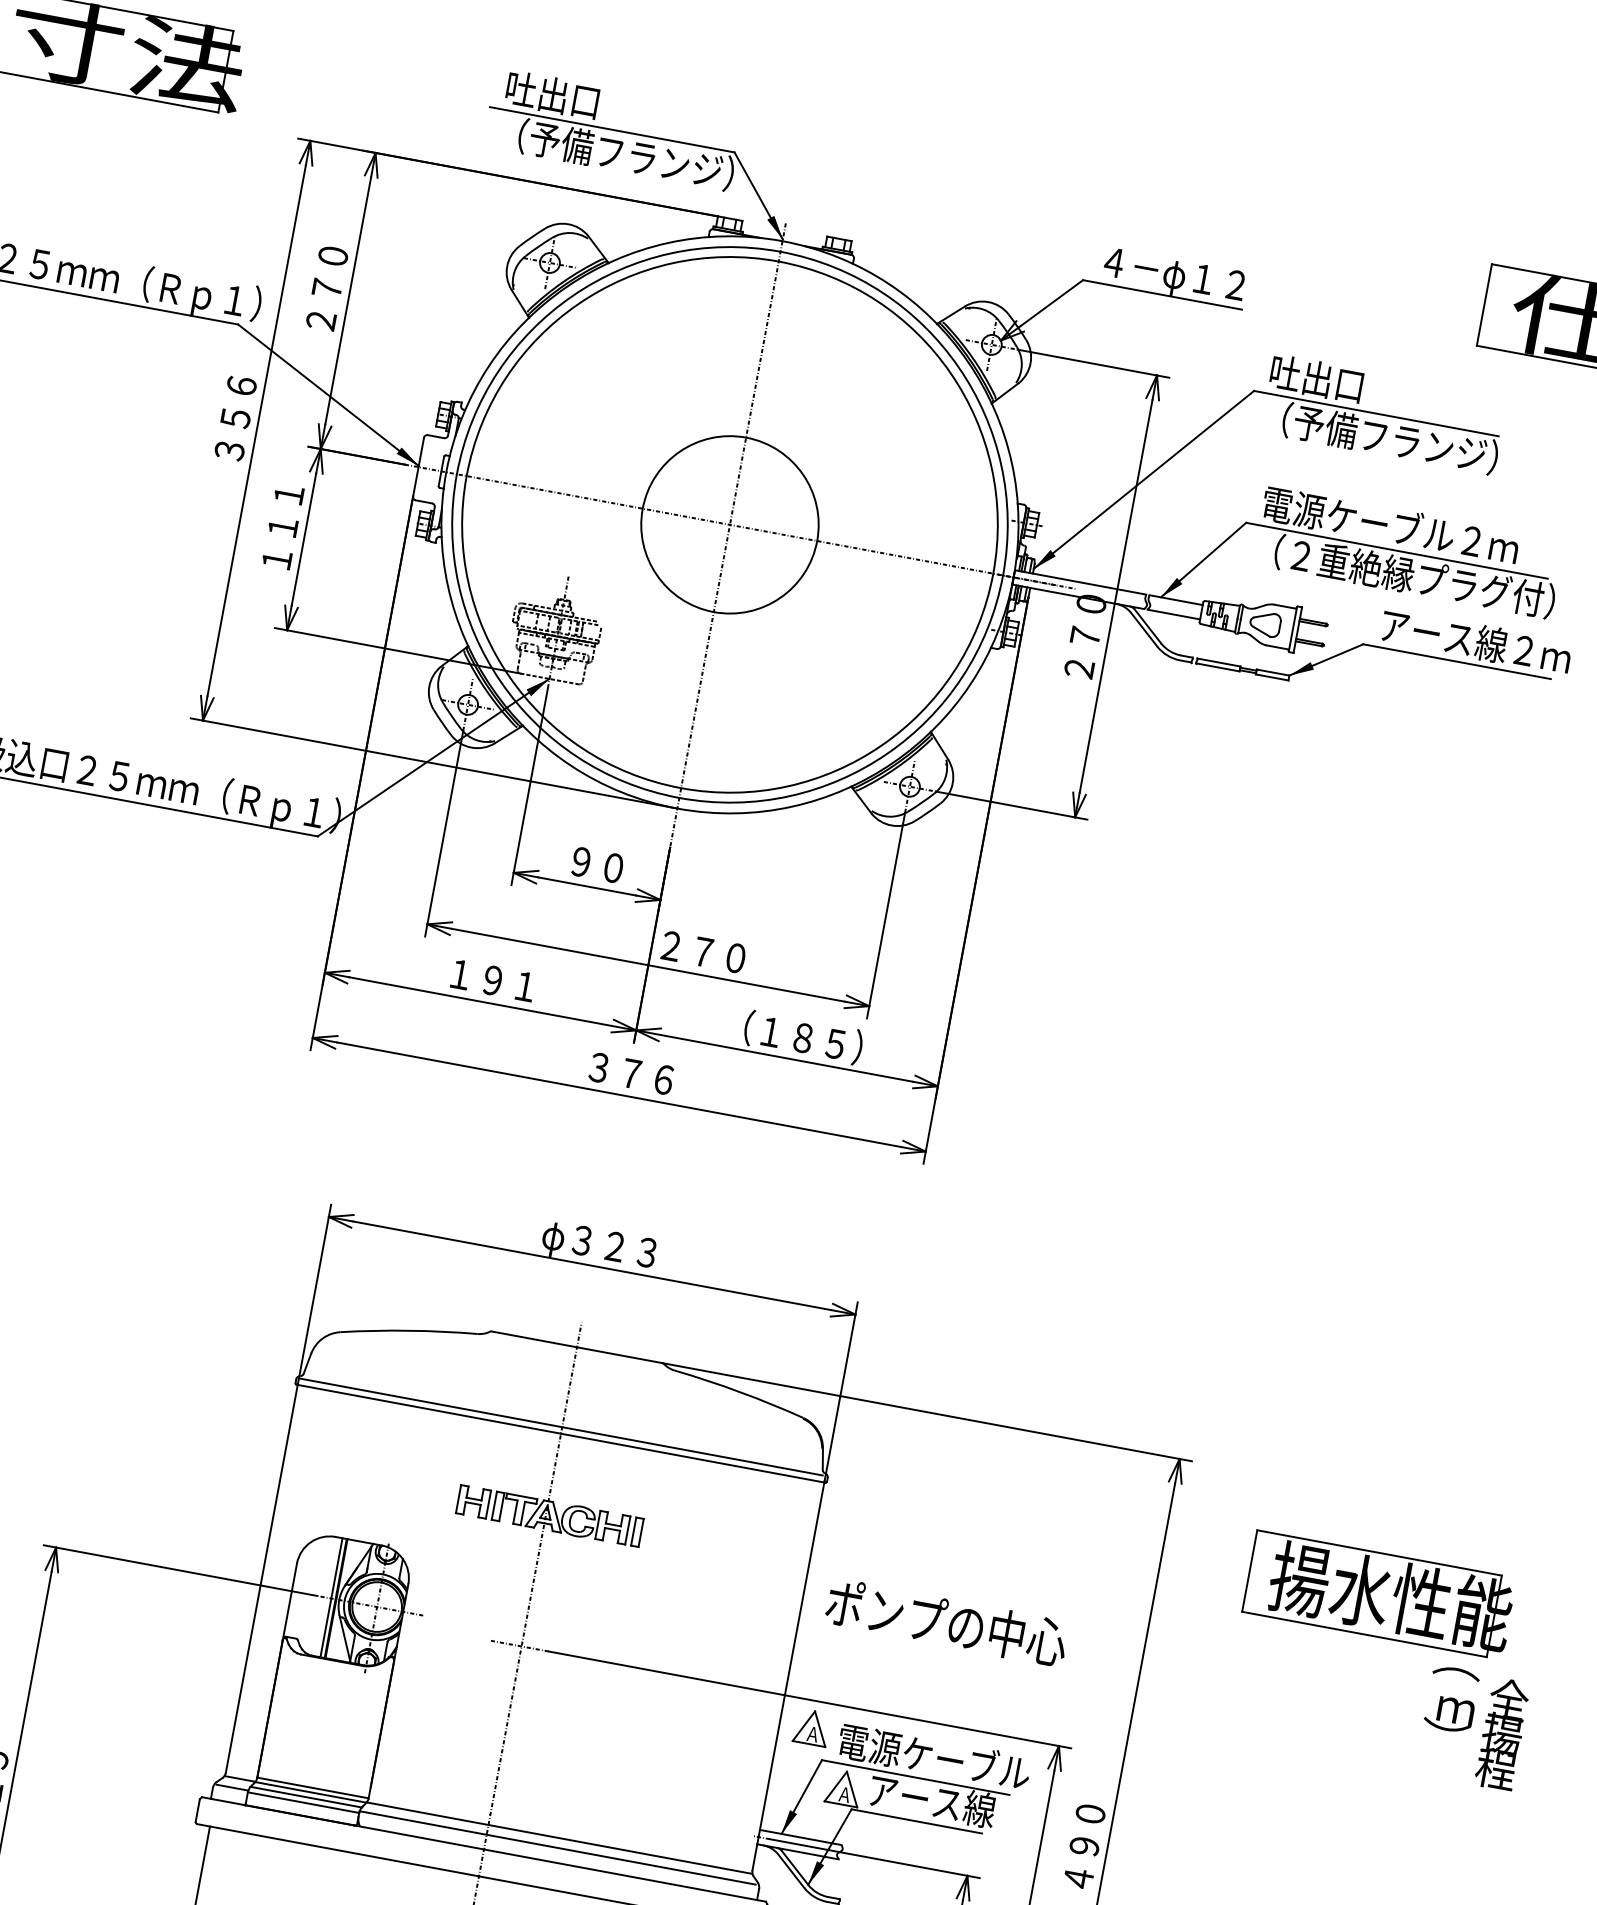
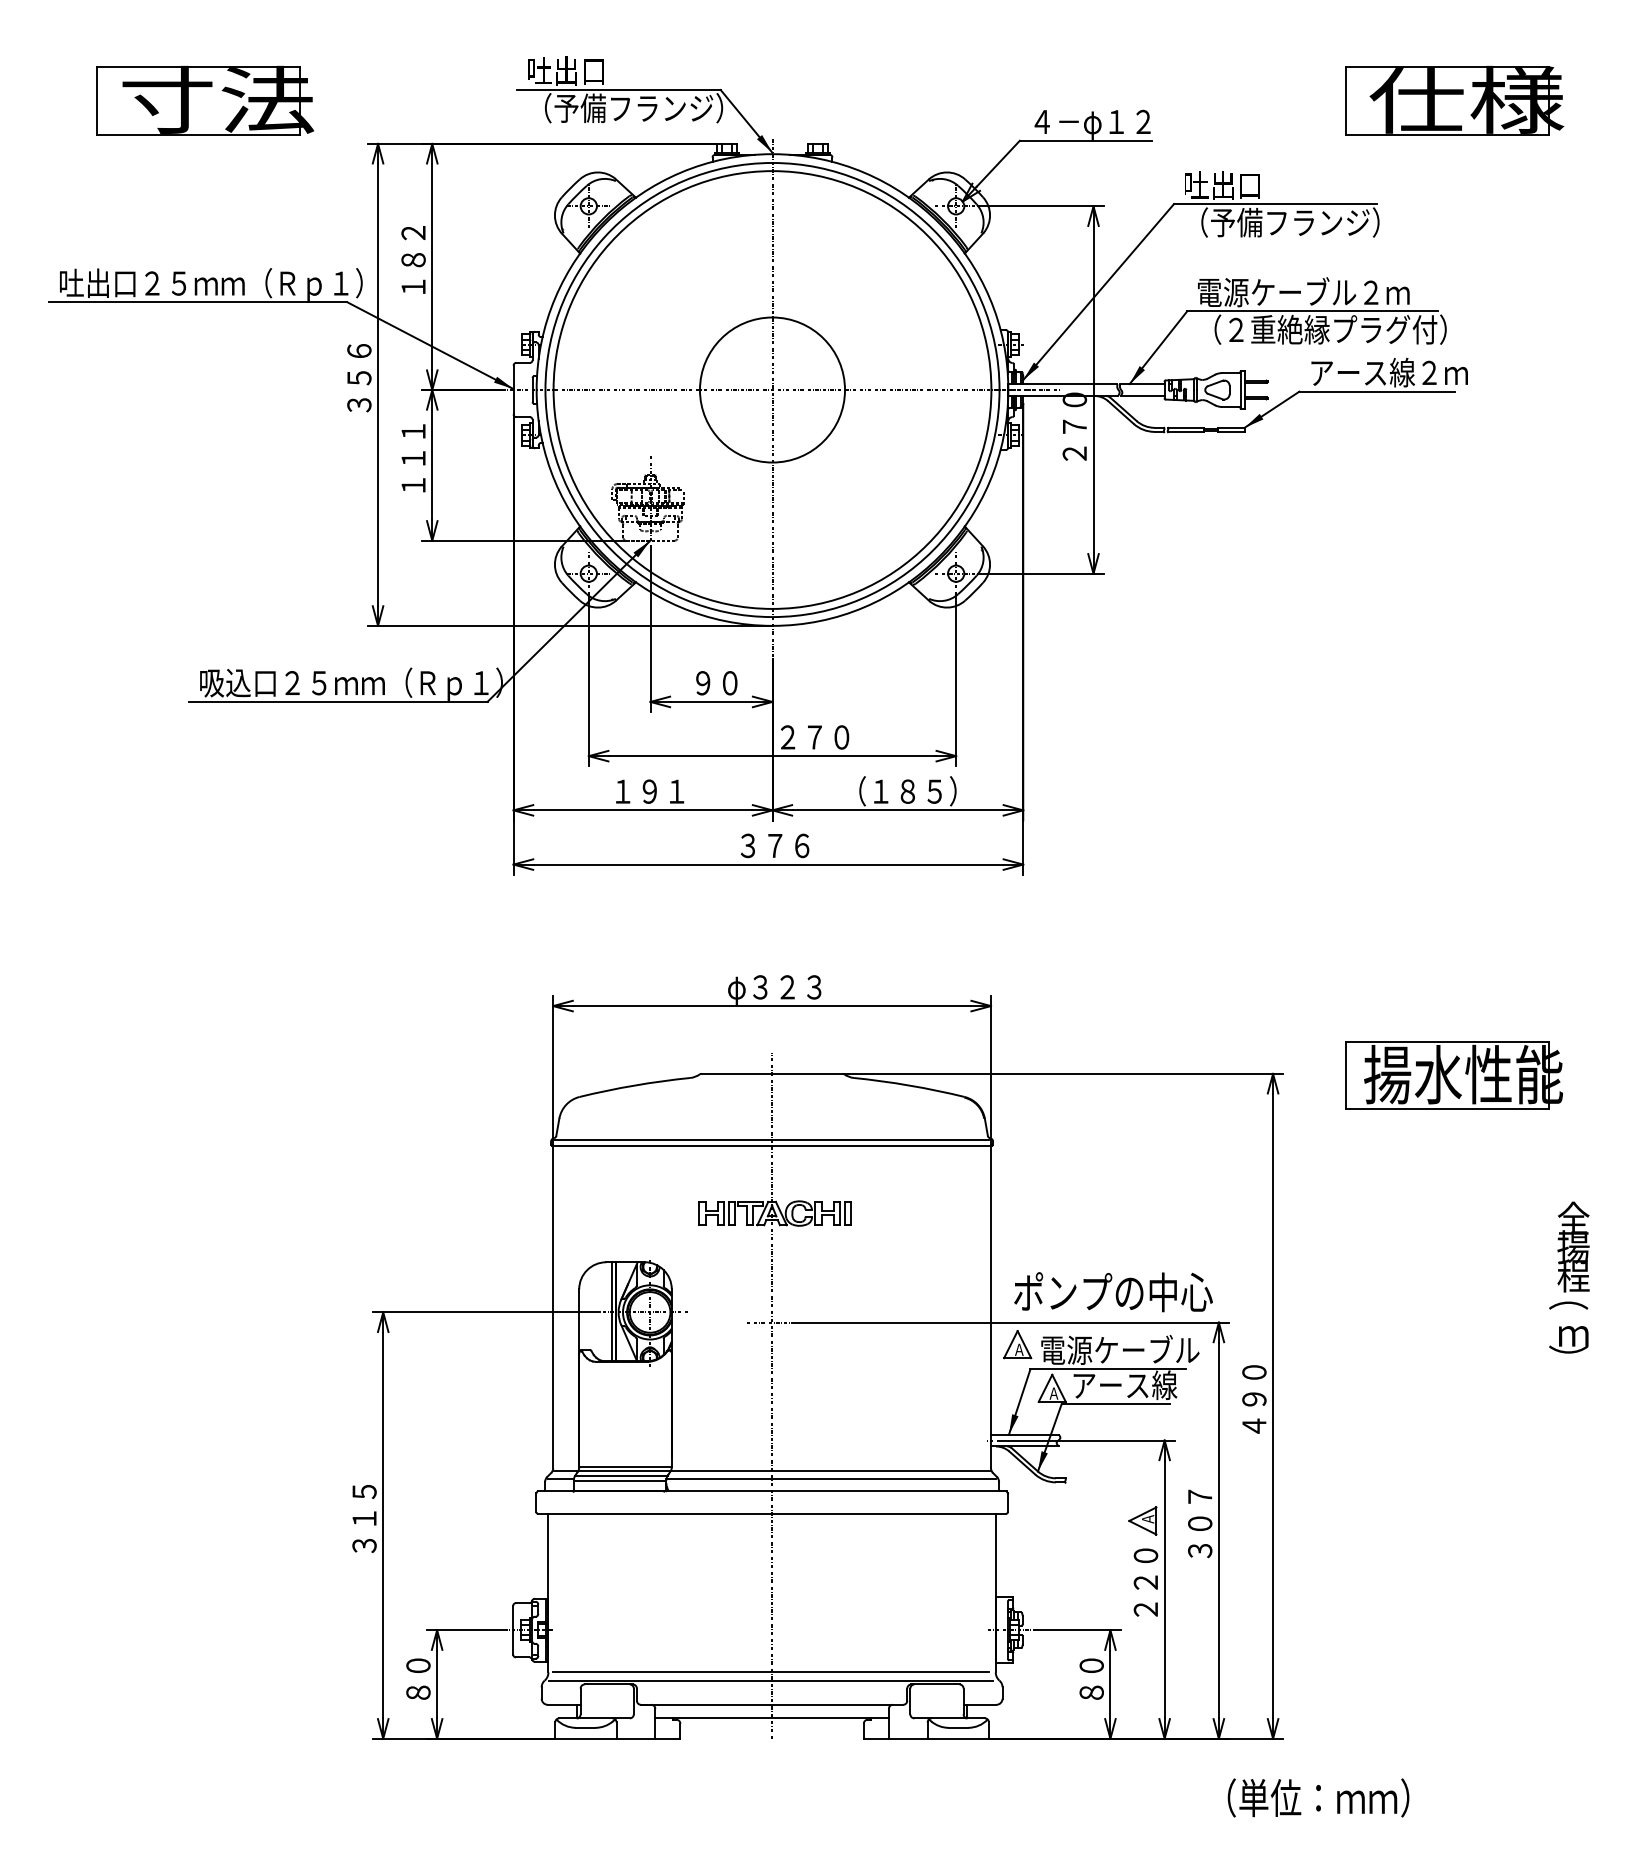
text: (327, 287) -> (413, 259), ２７０ -> １８２
part: (1378, 1594) -> (1453, 1075), moved
text: (946, 1623) -> (1113, 1292), moved
text: (1451, 1699) -> (1568, 1327), moved

